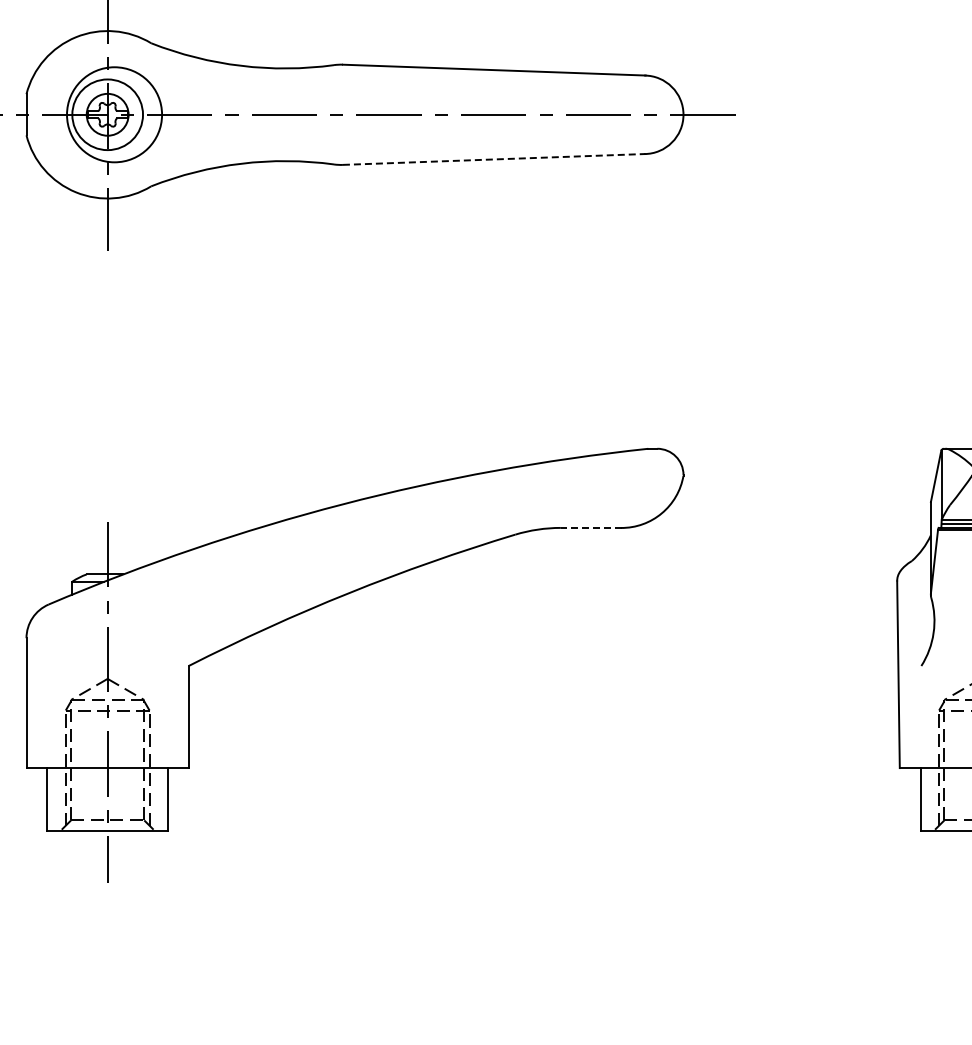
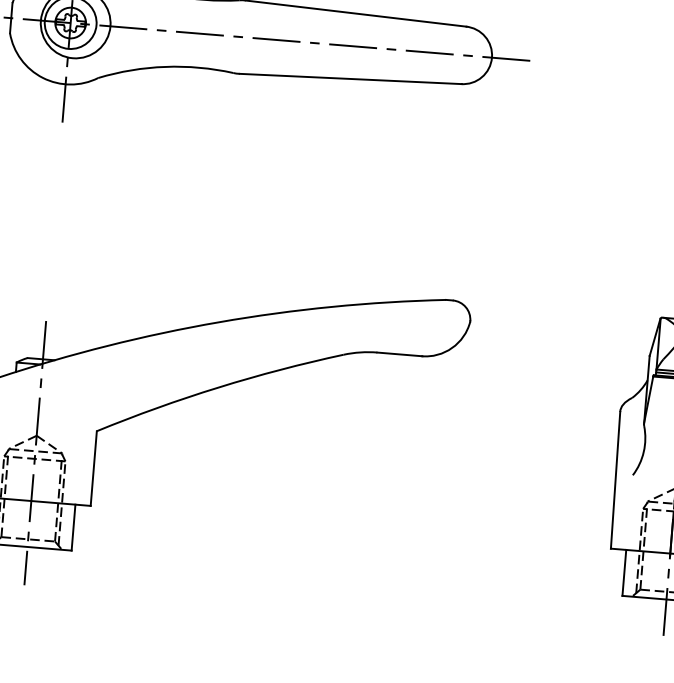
line: (494, 159) -> (350, 79), dashed -> solid
line: (591, 527) -> (399, 354), dashed -> solid

